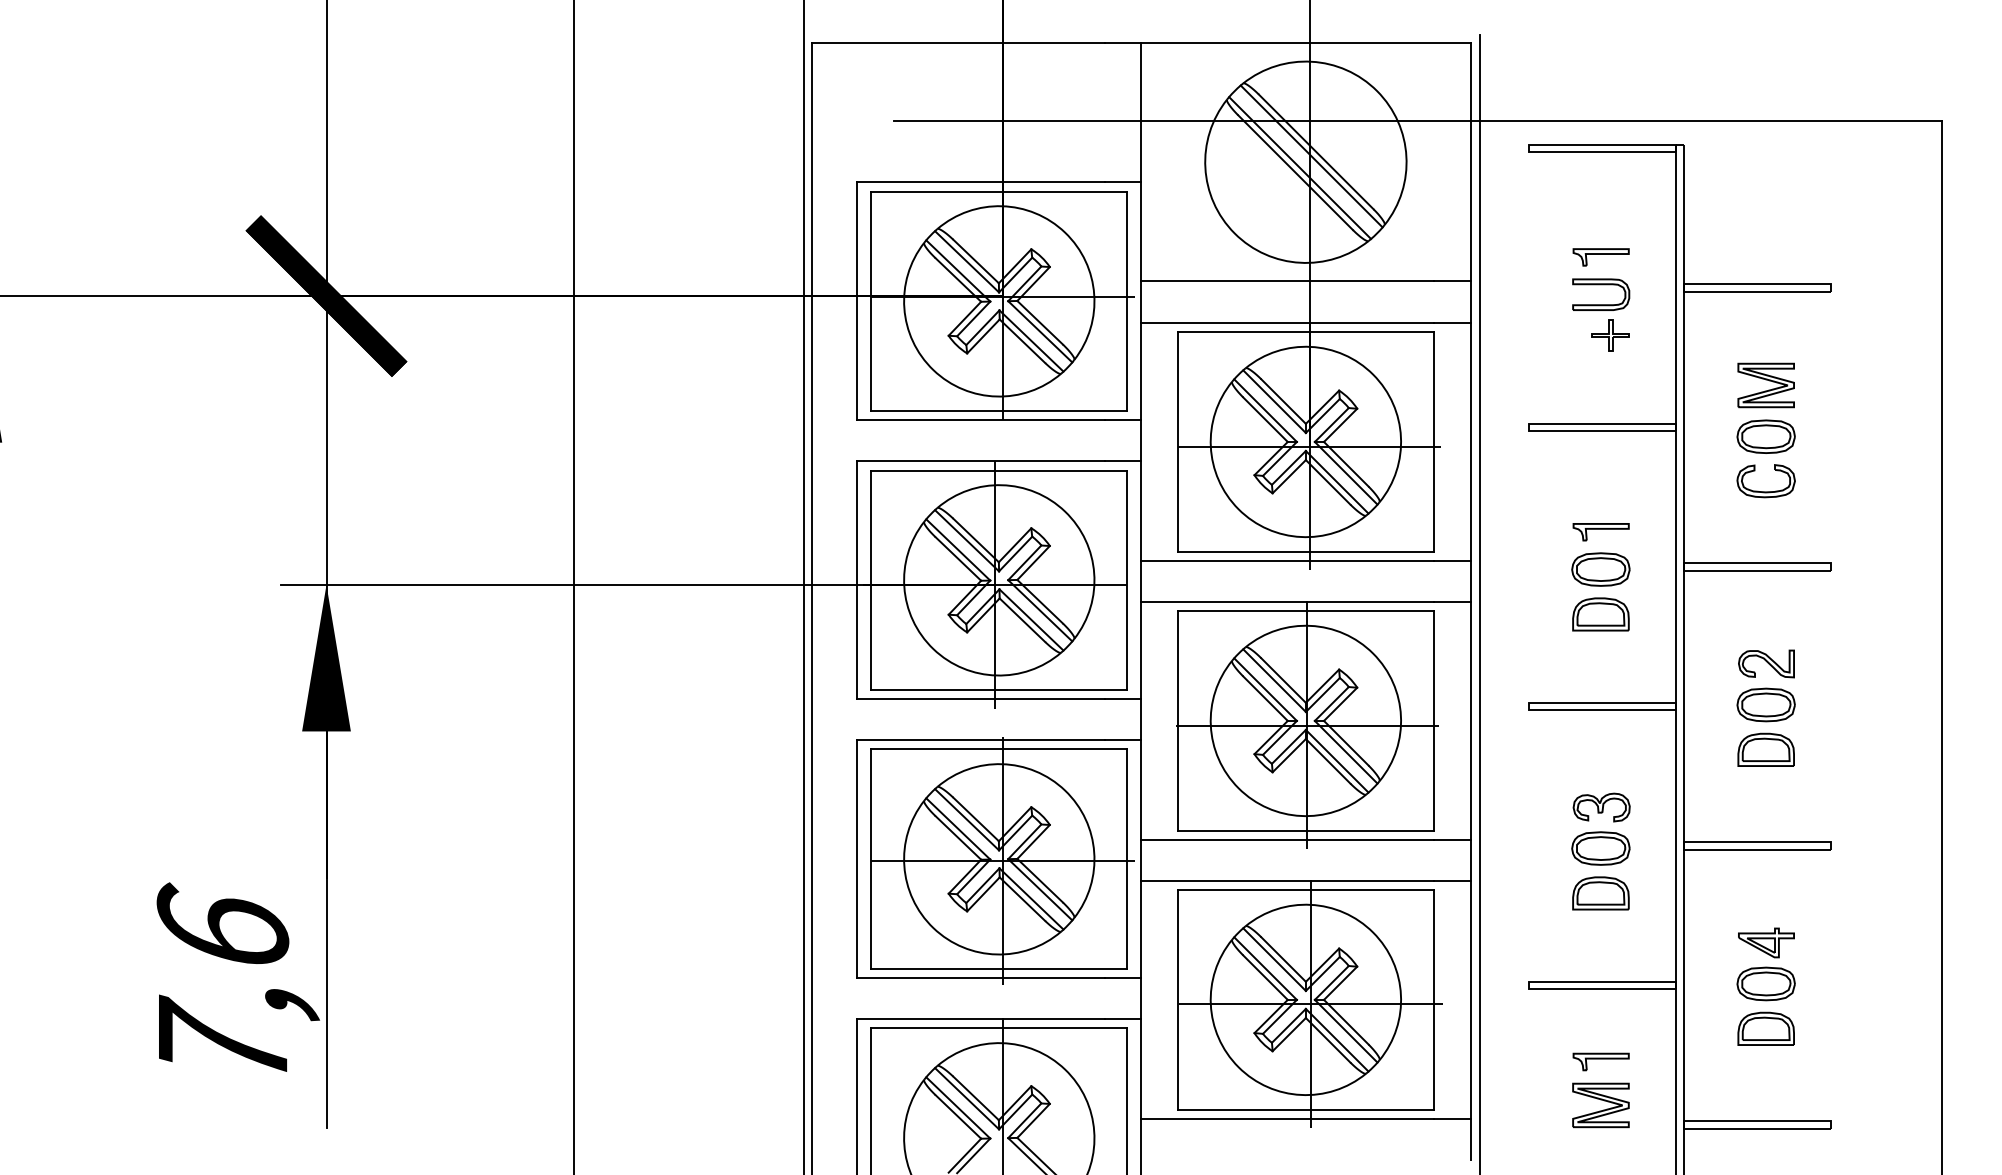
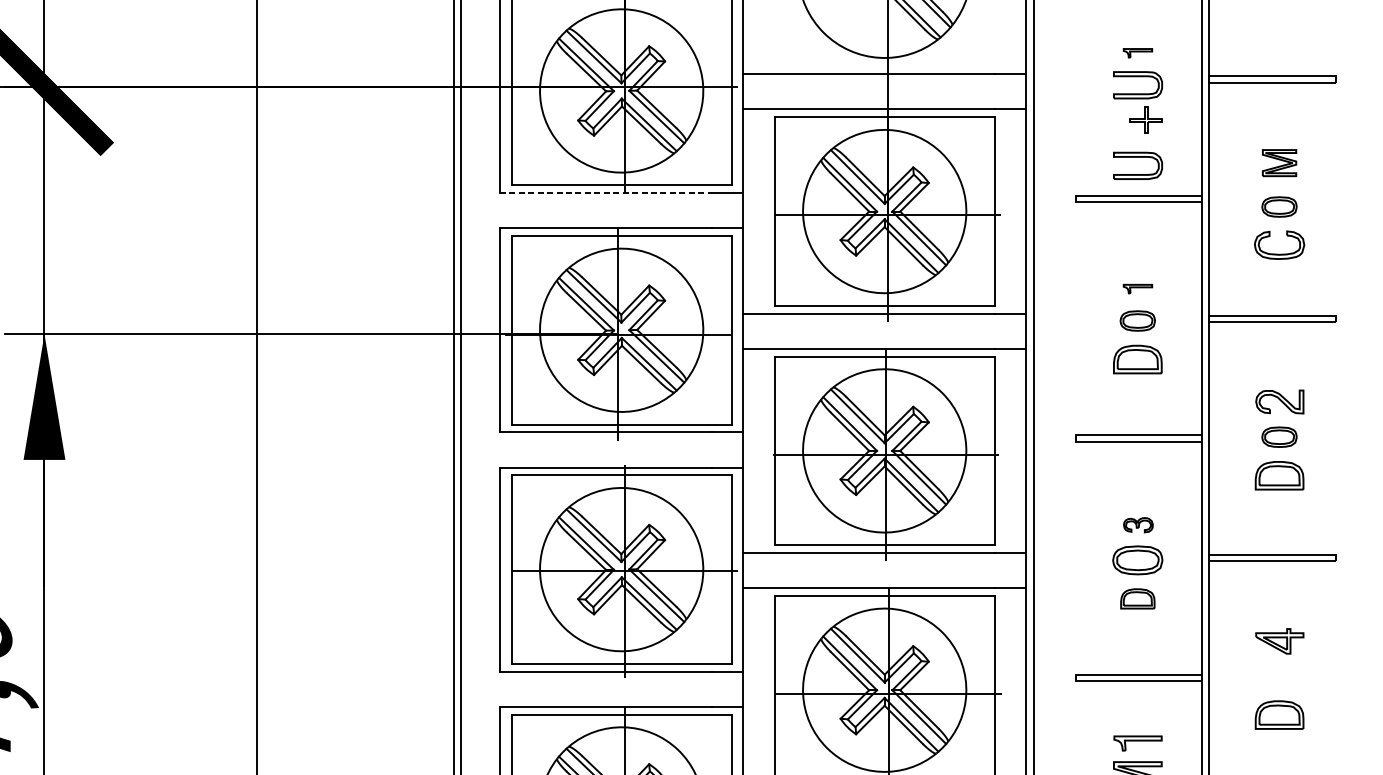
part: (1600, 257) -> (1137, 53), size x0.6
part: (1601, 379) -> (1138, 157), added
part: (1765, 385) -> (1278, 163), size x0.7
line: (980, 420) -> (605, 193), solid -> dashed
part: (1765, 436) -> (1278, 206), size x0.7
part: (1600, 532) -> (1137, 289), size x0.6
part: (1600, 569) -> (1137, 320), size x0.7
part: (1765, 704) -> (1278, 436), size x0.7
part: (1601, 807) -> (1138, 525), size x0.6
part: (1600, 893) -> (1137, 598), size x0.7
part: (1765, 983) -> (1278, 676), removed

